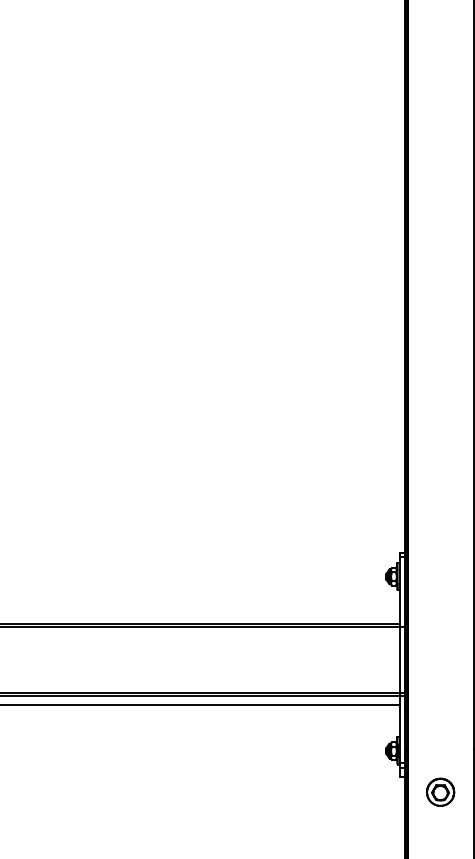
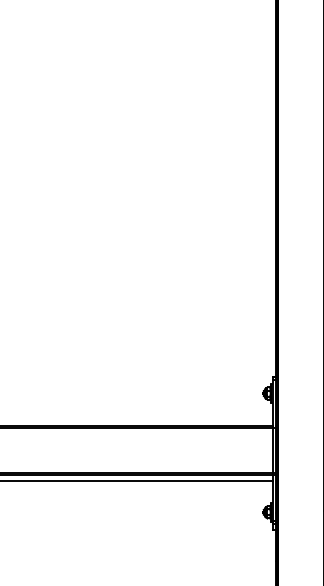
part: (440, 792) -> (300, 540), removed

